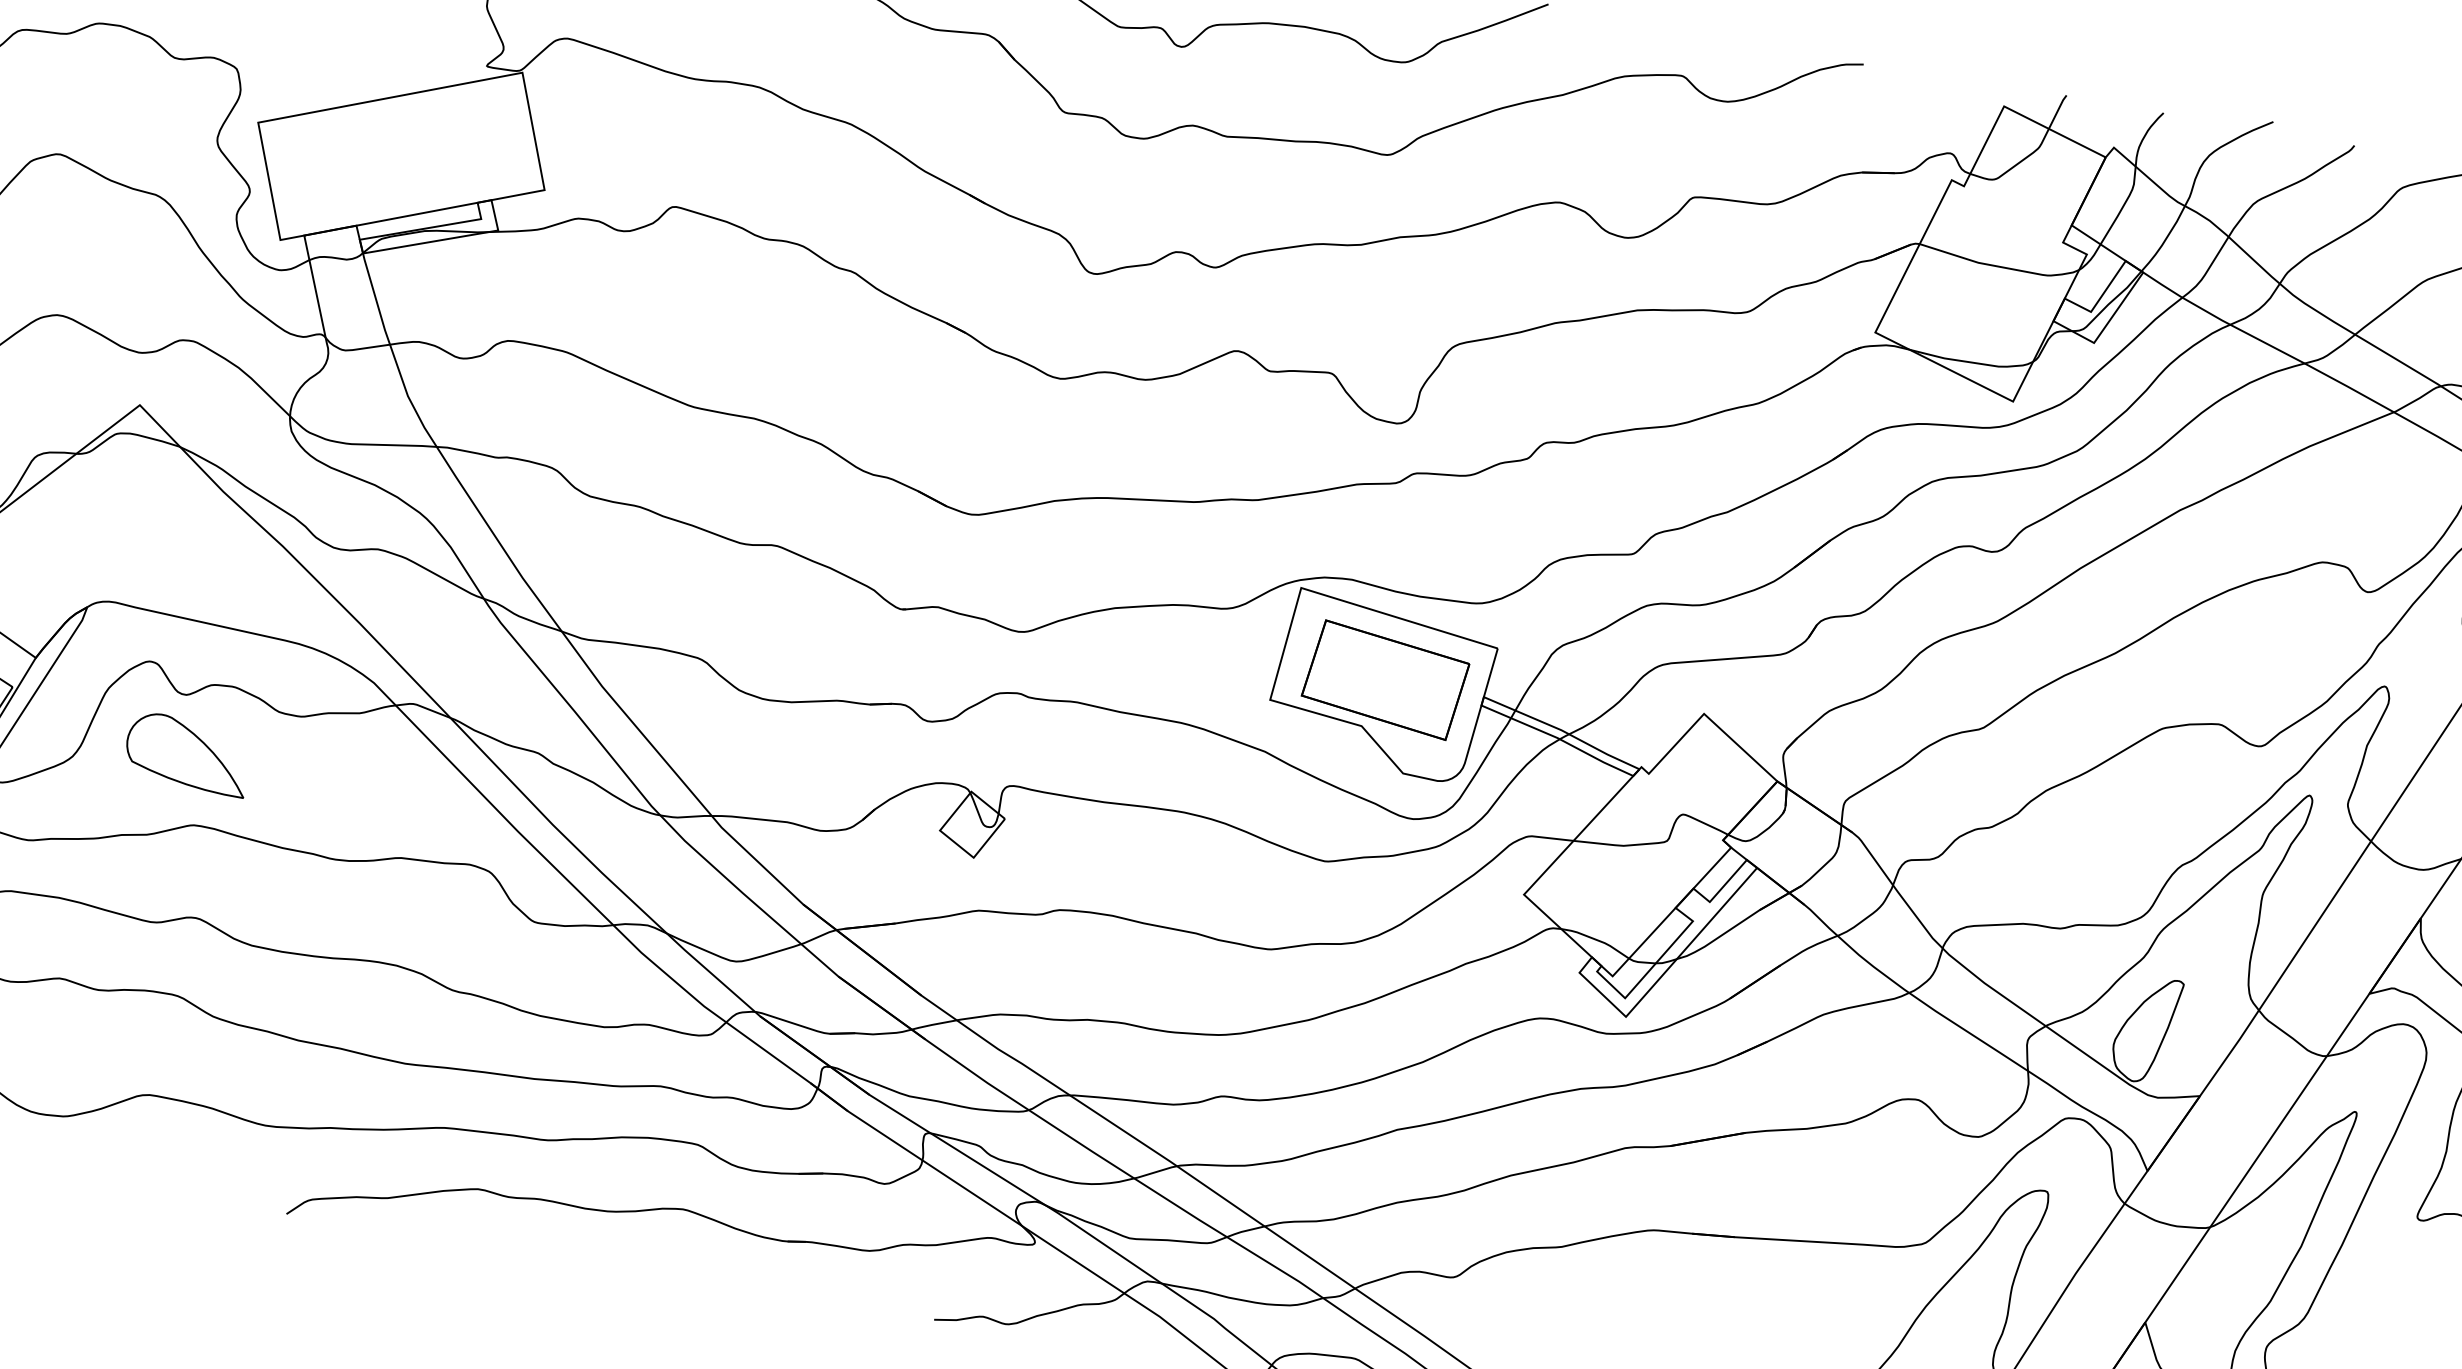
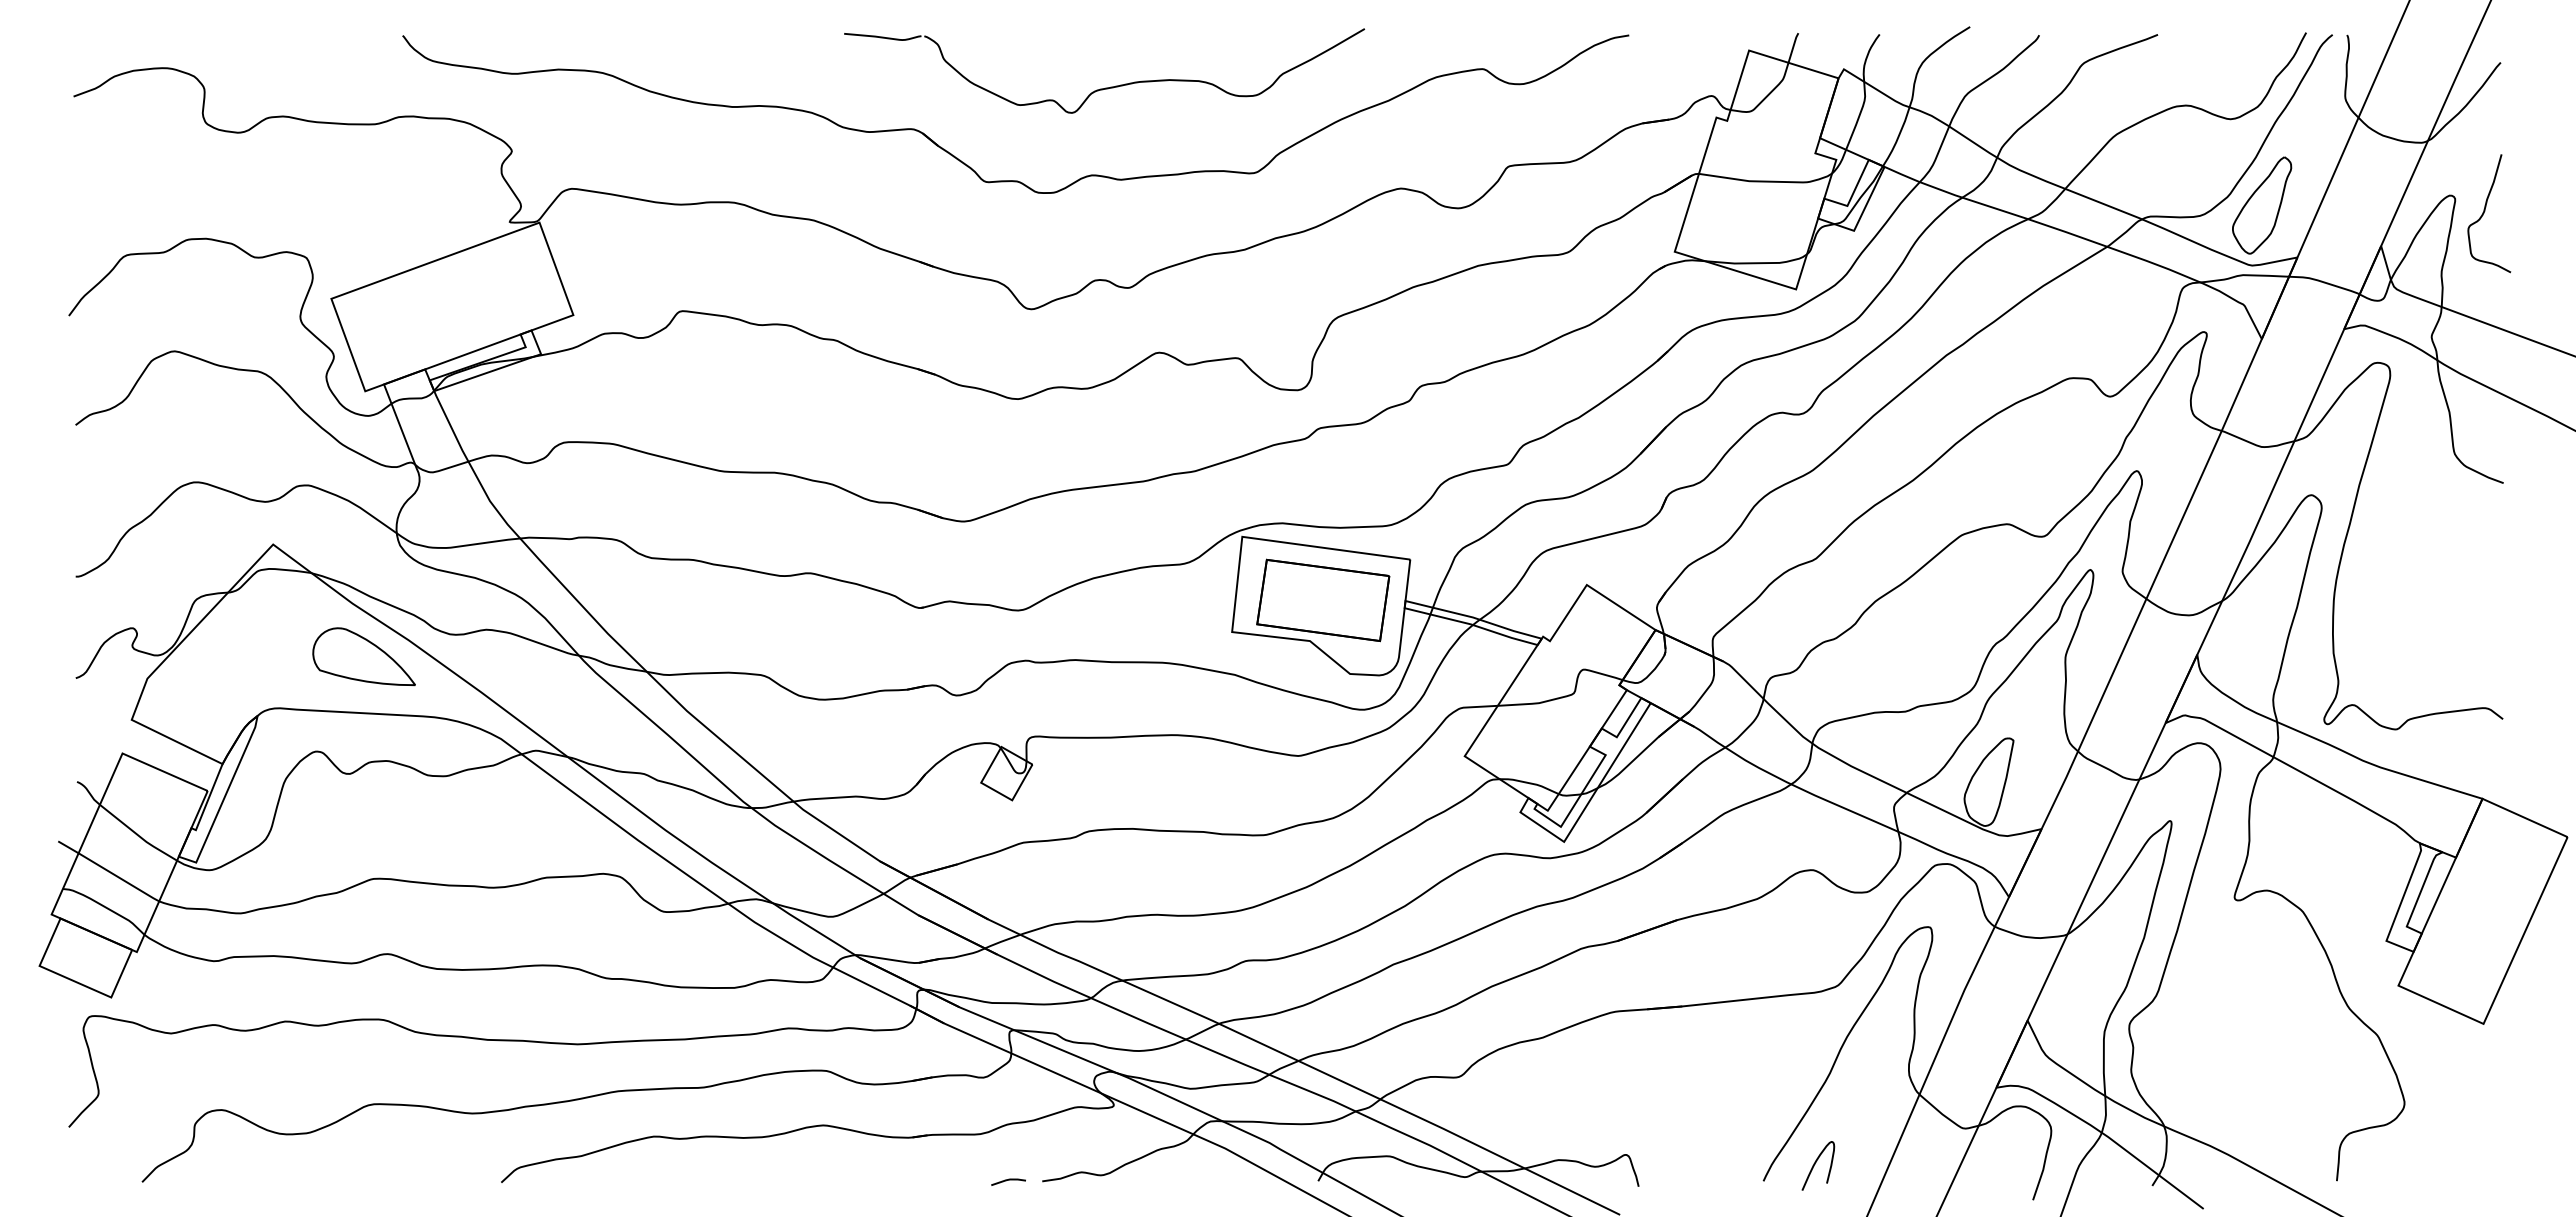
part: (187, 753) -> (363, 656), moved
line: (893, 1312) -> (1008, 1180), added

